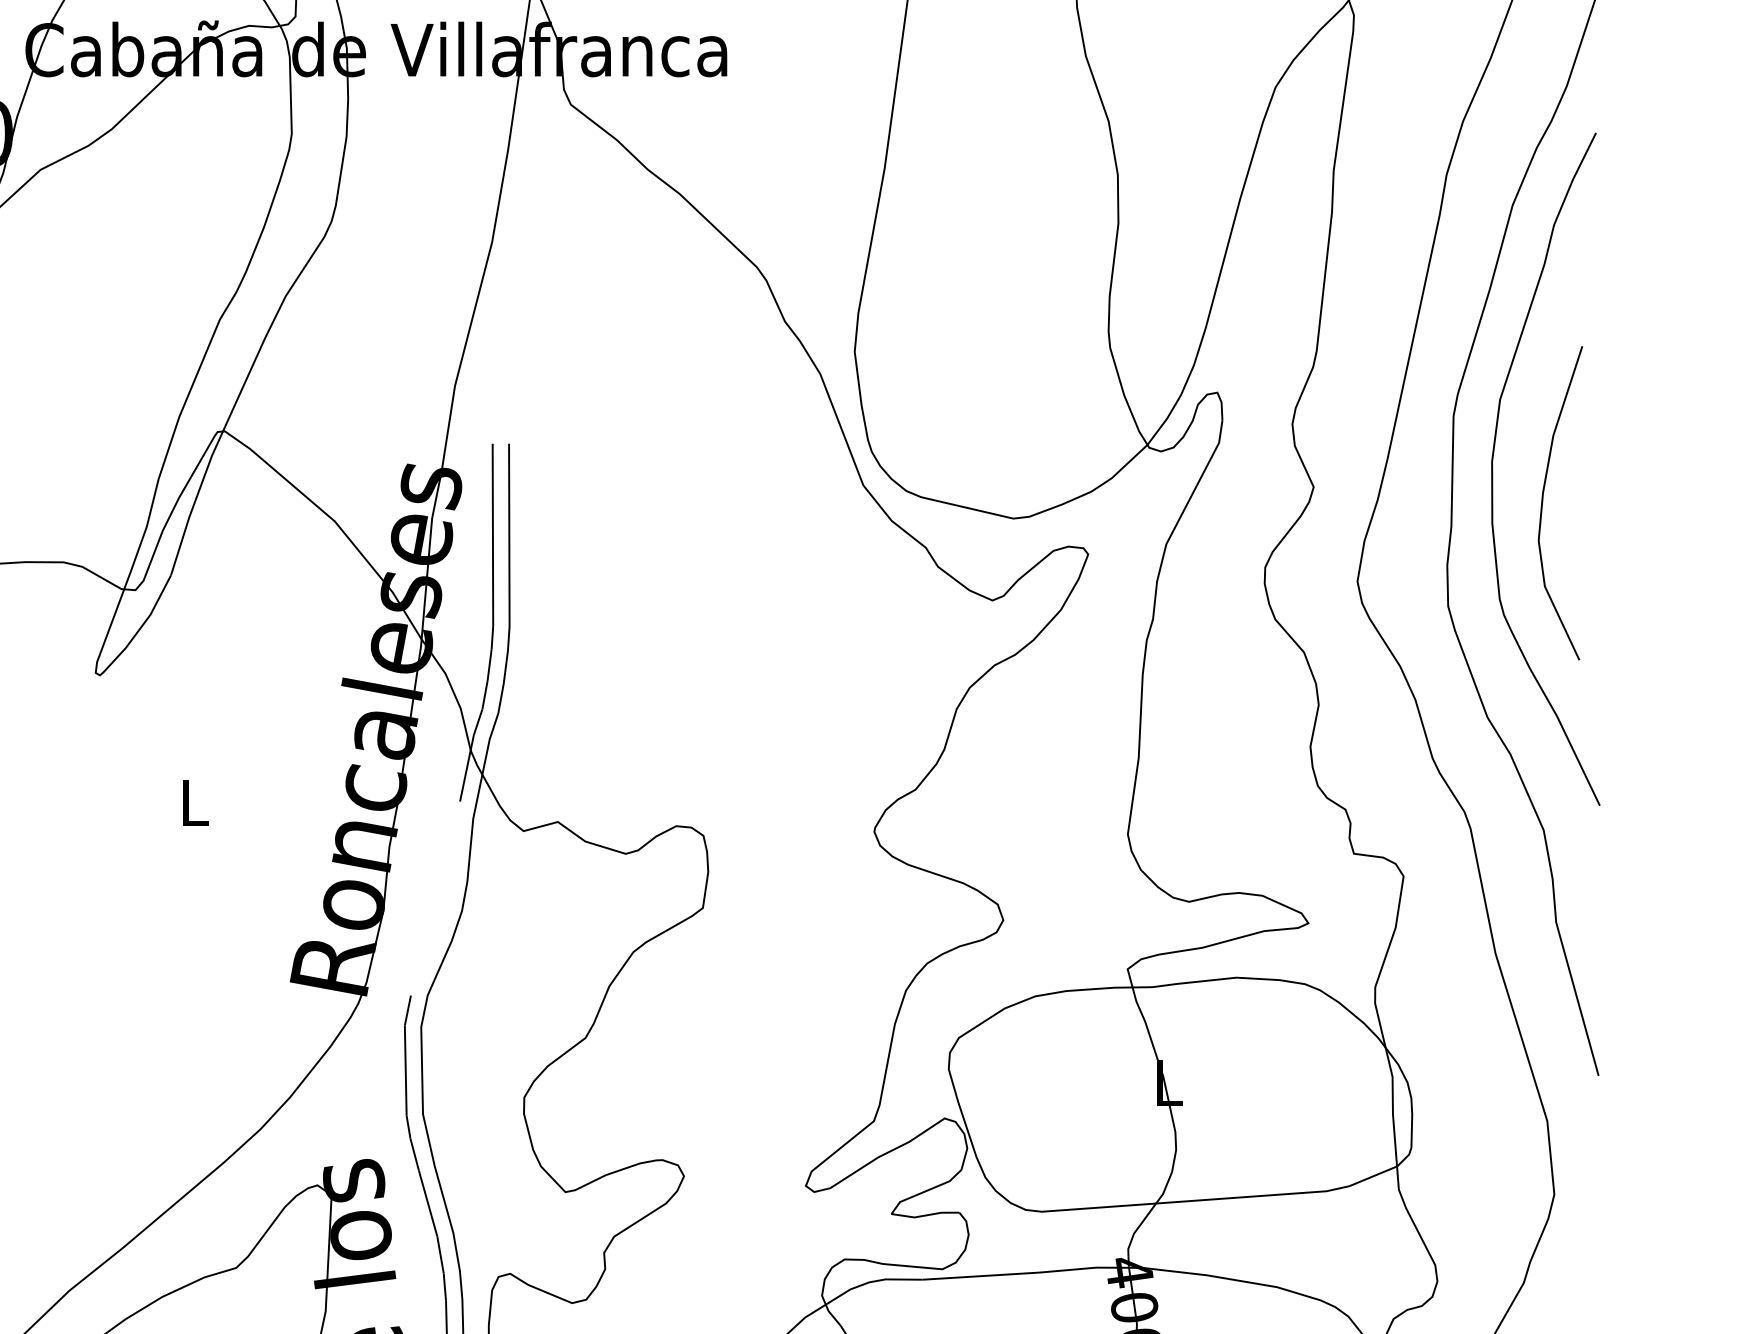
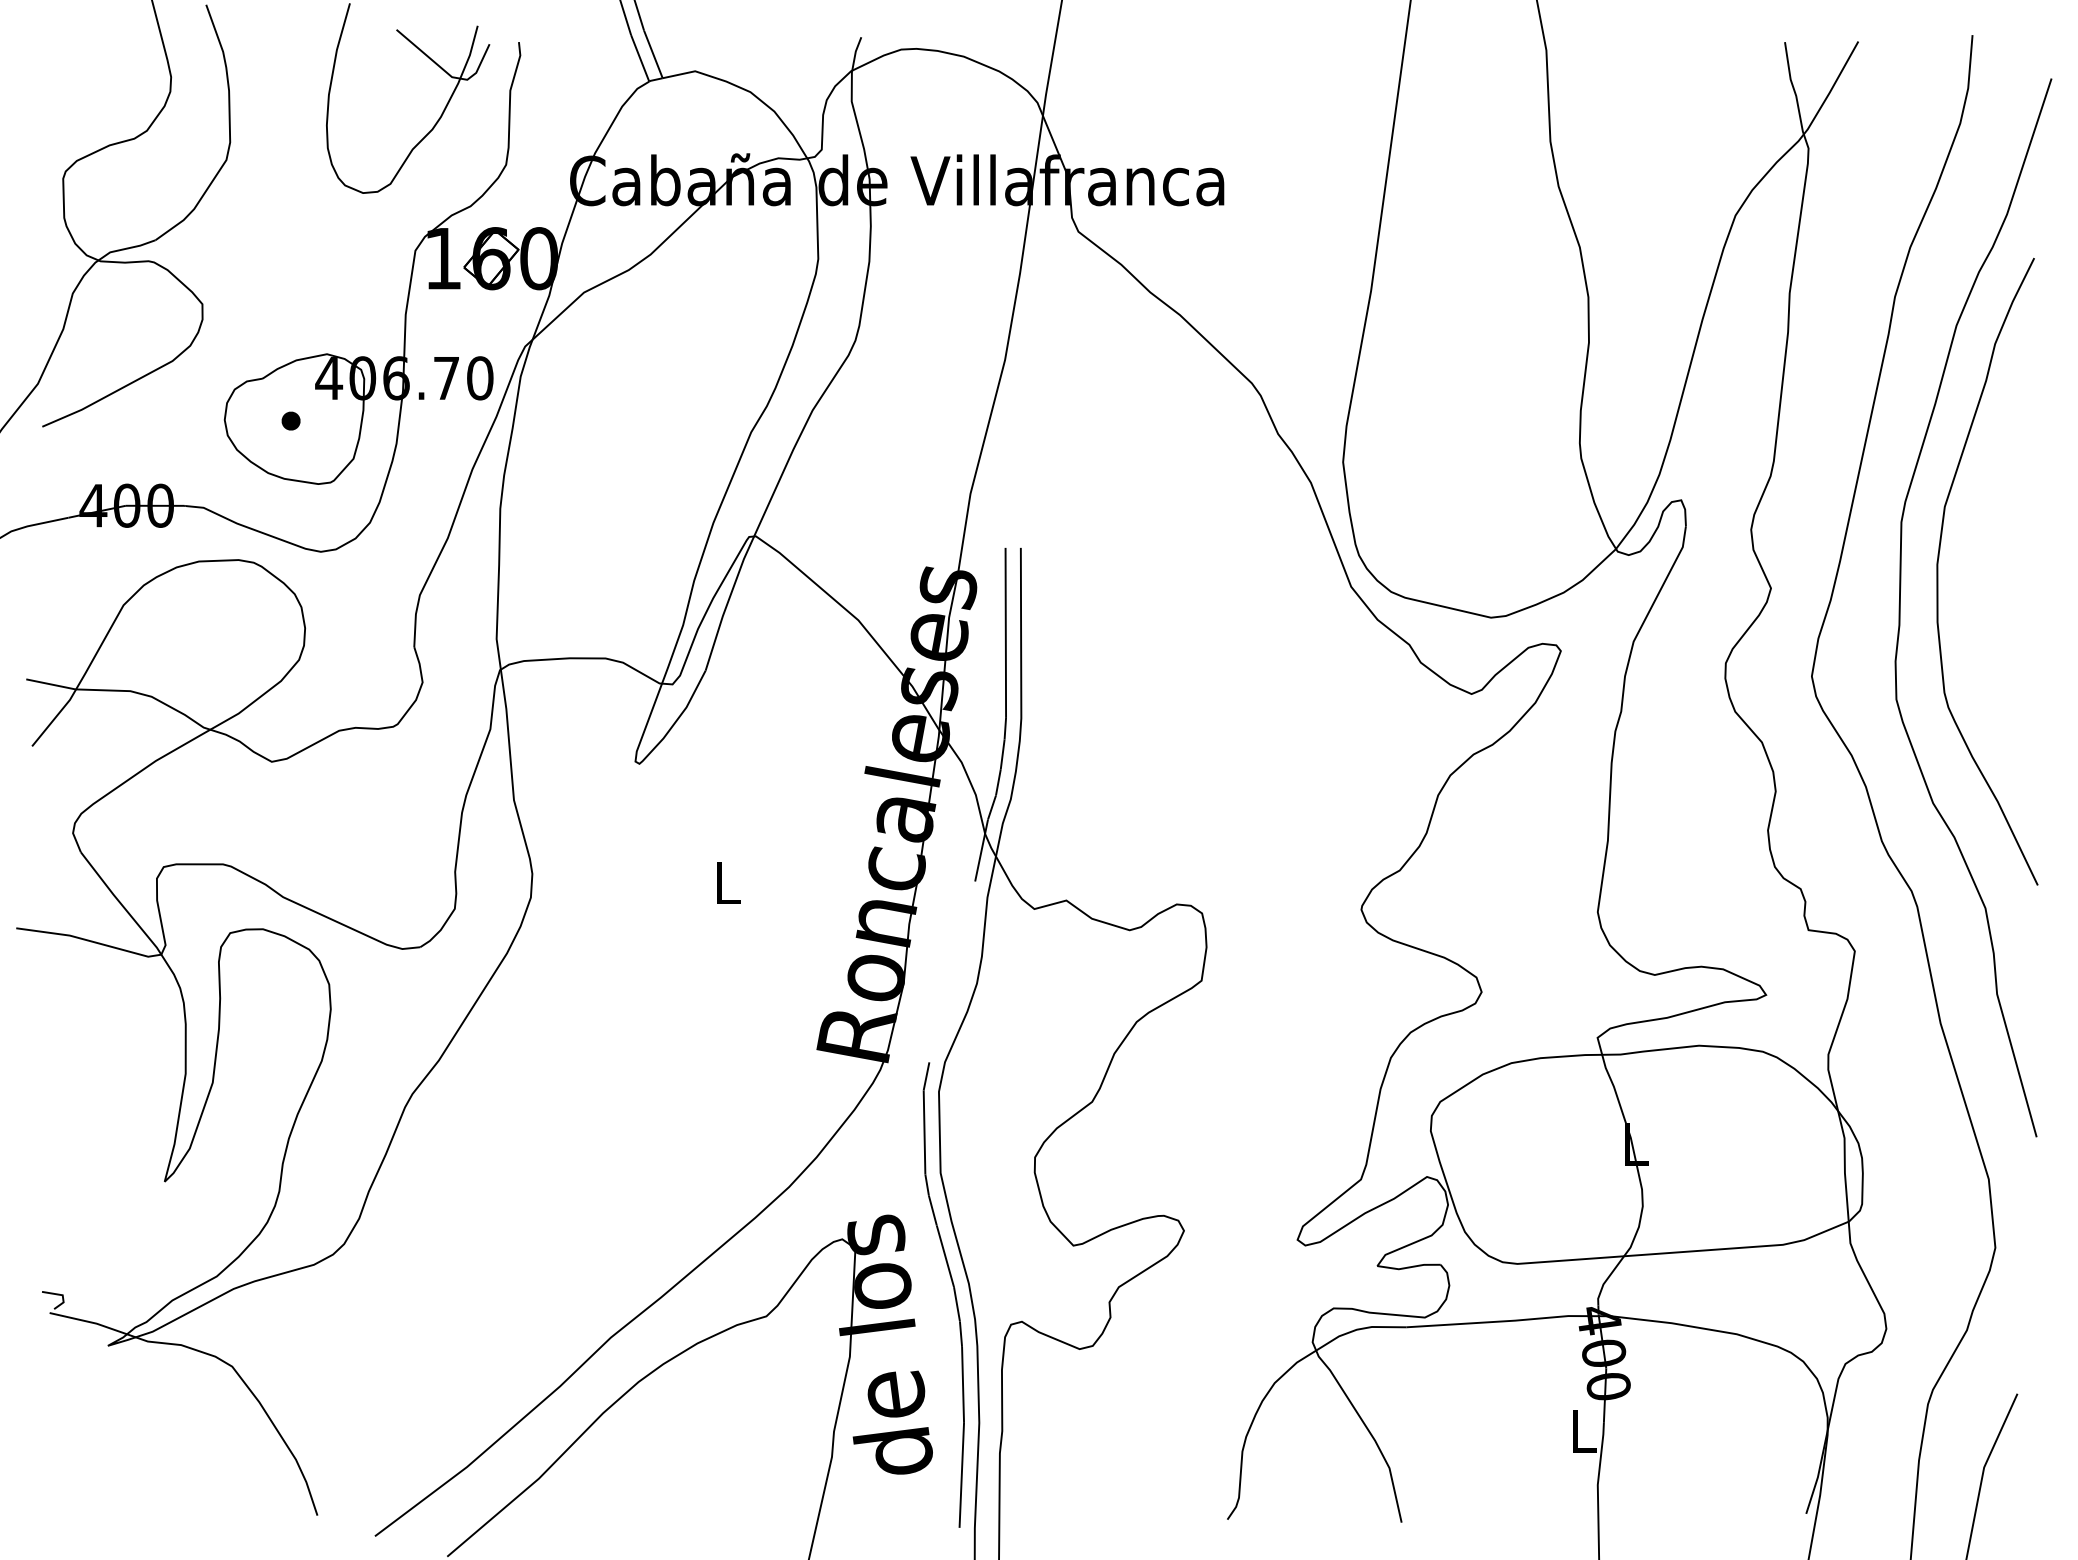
curve: (1543, 500) -> (1985, 600), removed

